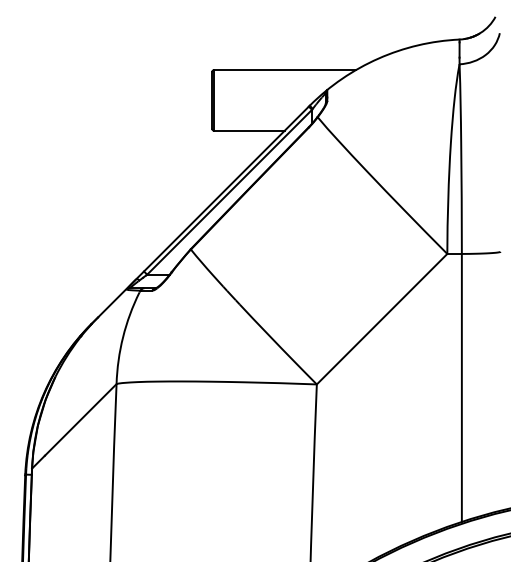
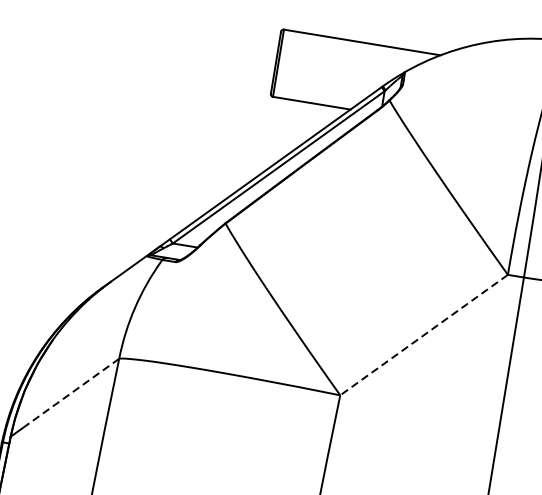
line: (381, 319) -> (423, 335), solid -> dashed
line: (80, 419) -> (73, 391), solid -> dashed

